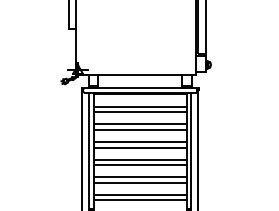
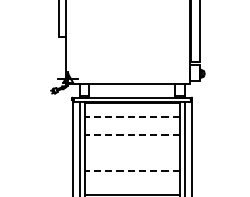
line: (139, 106) -> (131, 116), solid -> dashed
line: (139, 112) -> (131, 122), removed
line: (139, 124) -> (131, 134), solid -> dashed
line: (139, 130) -> (131, 141), removed
line: (139, 142) -> (131, 153), removed
line: (139, 147) -> (131, 158), removed
line: (139, 159) -> (131, 170), solid -> dashed
line: (139, 165) -> (131, 177), removed
line: (139, 177) -> (131, 189), removed

